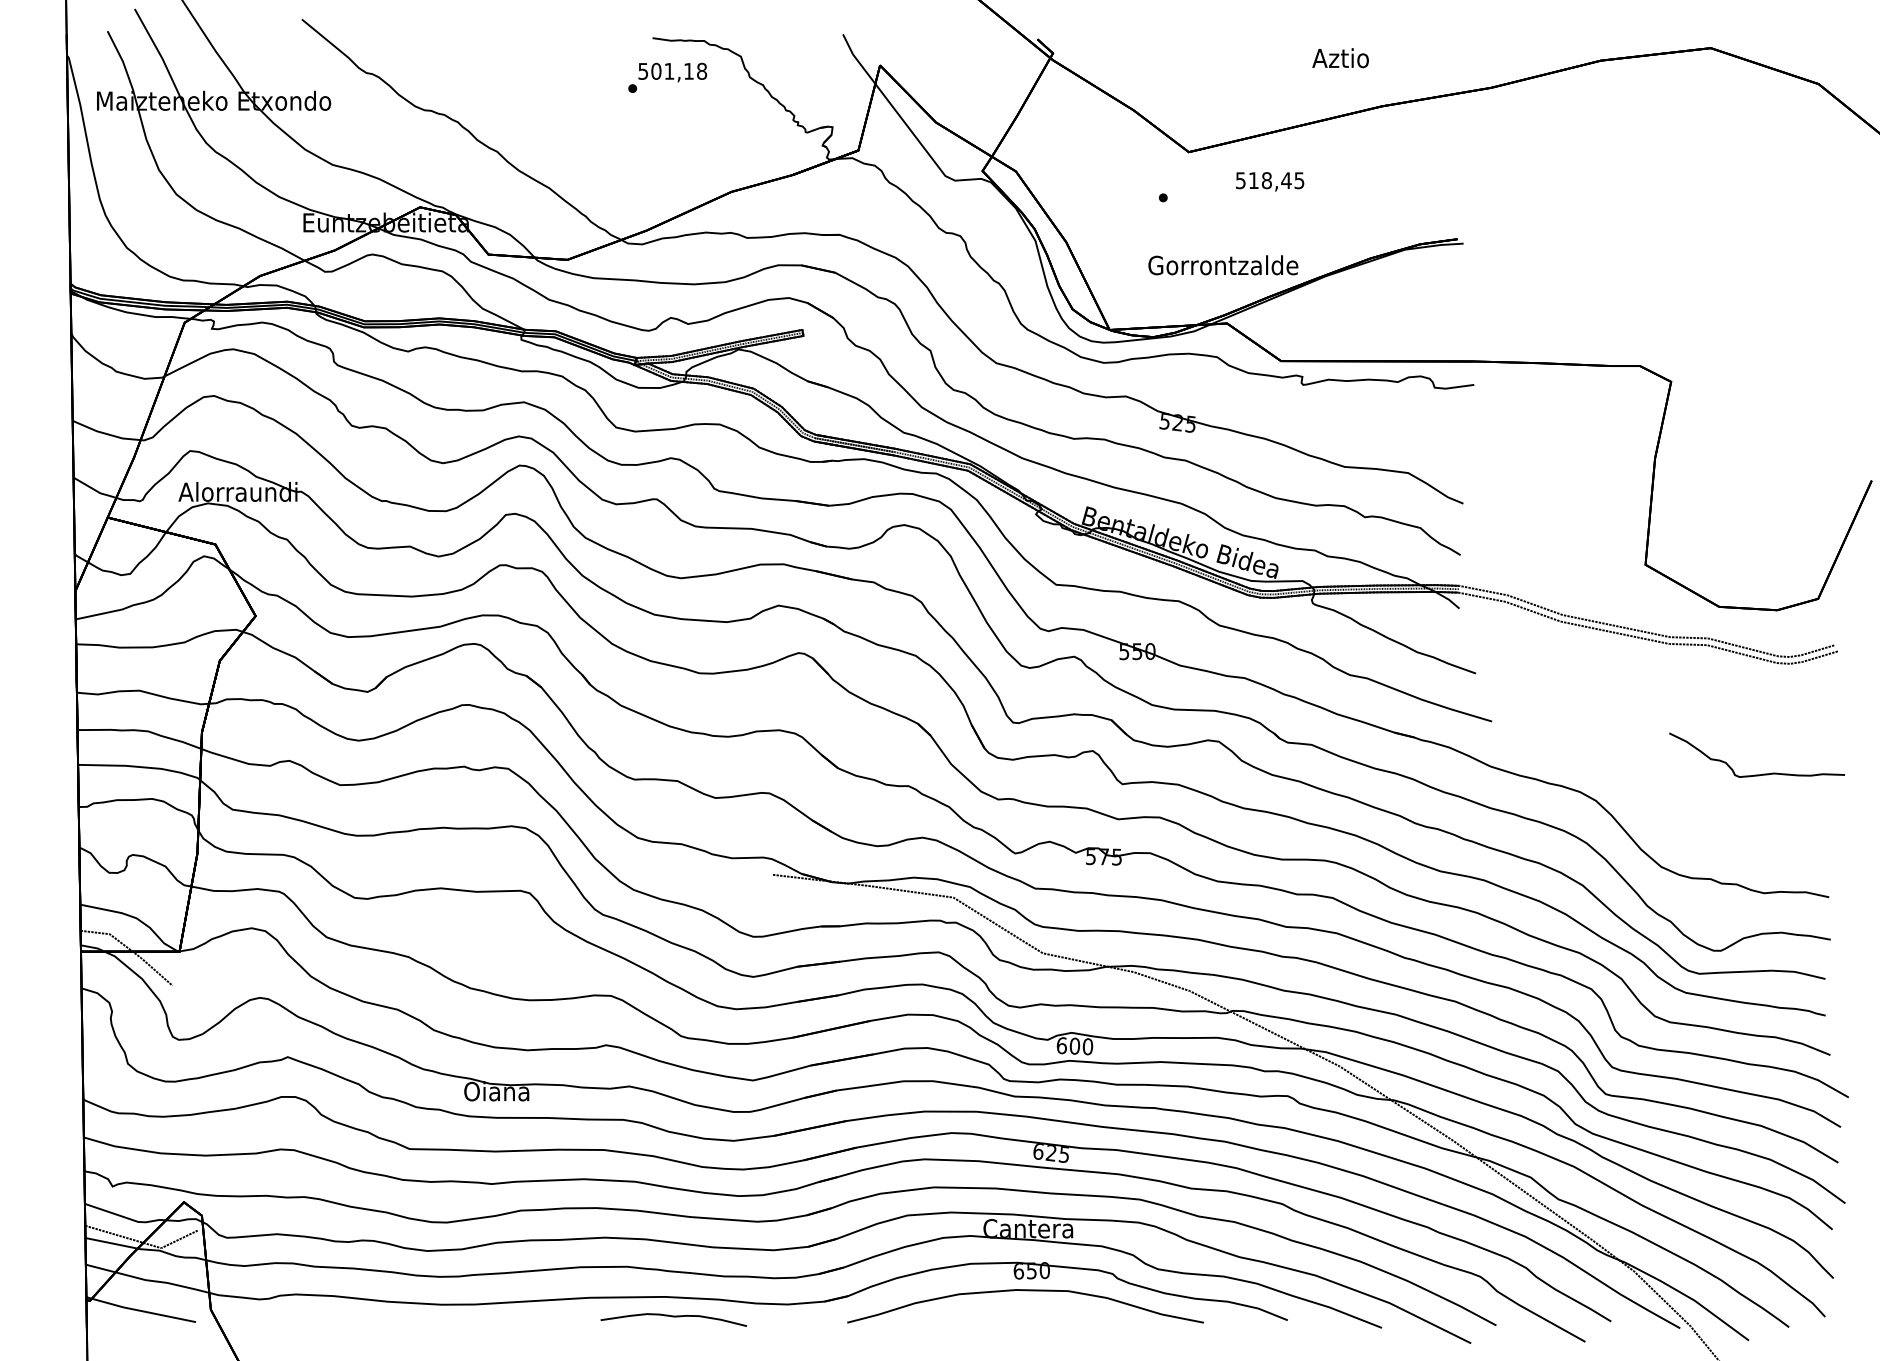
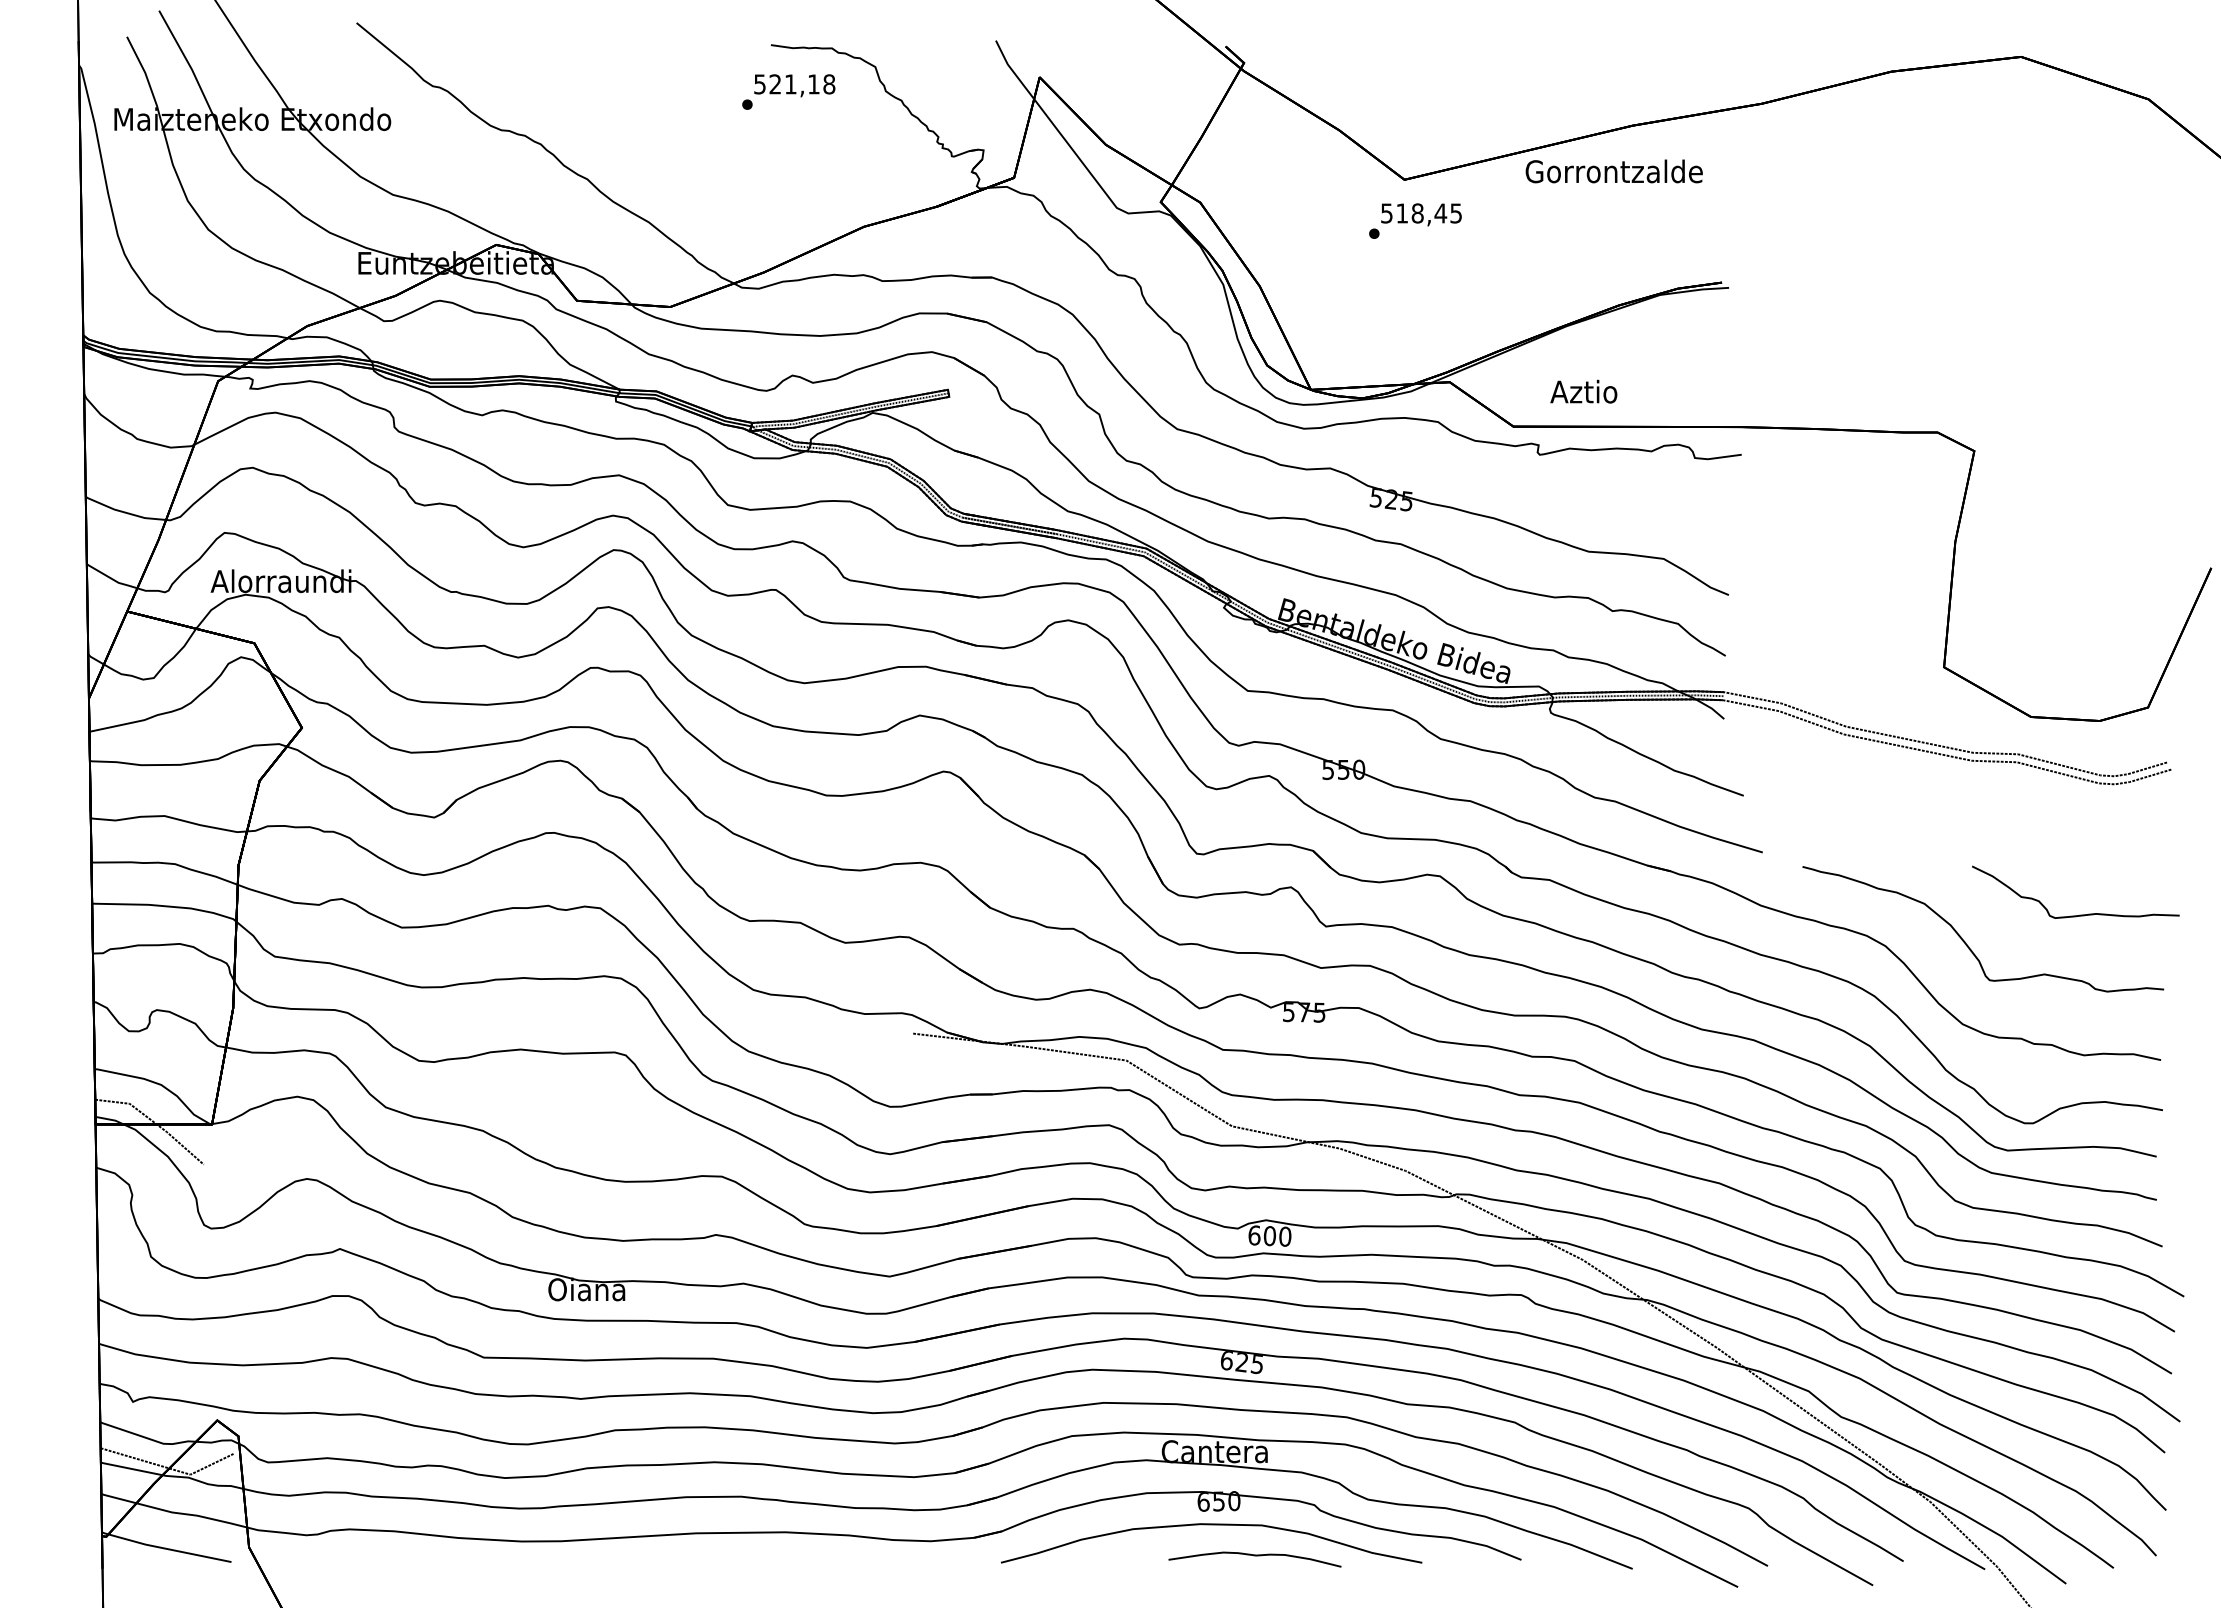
text: (1340, 57) -> (1583, 391), moved
text: (656, 71) -> (775, 84), 501,18 -> 521,18
text: (1270, 181) -> (1421, 214), moved
text: (1222, 265) -> (1613, 171), moved
curve: (1663, 796) -> (1965, 941), added
part: (673, 1319) -> (1254, 1559), moved

